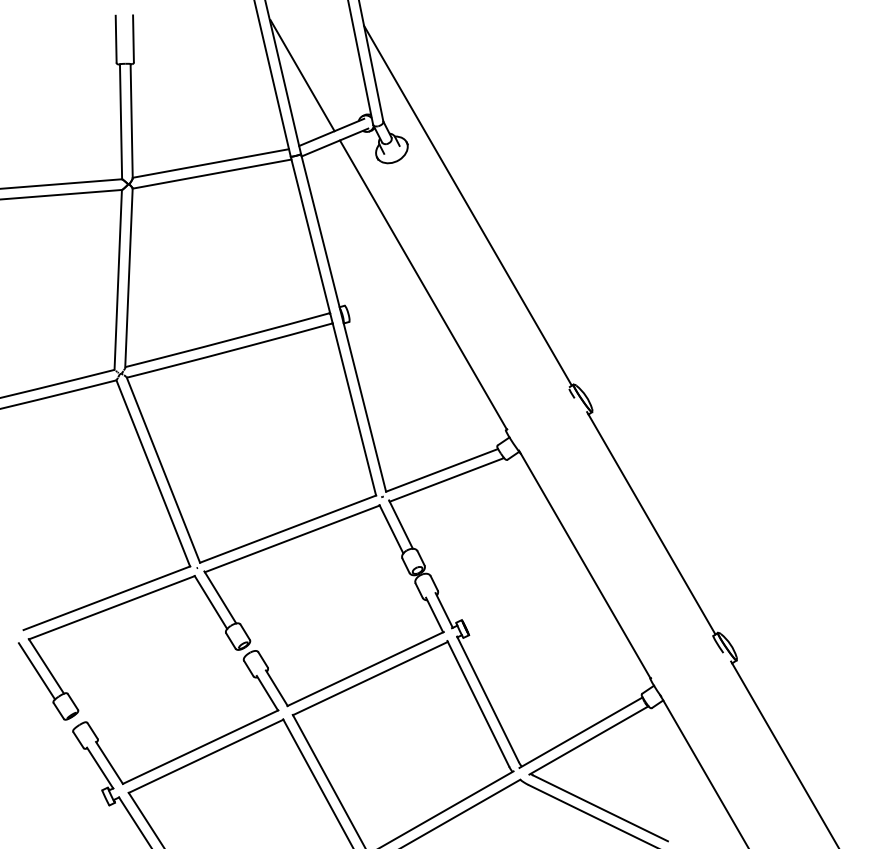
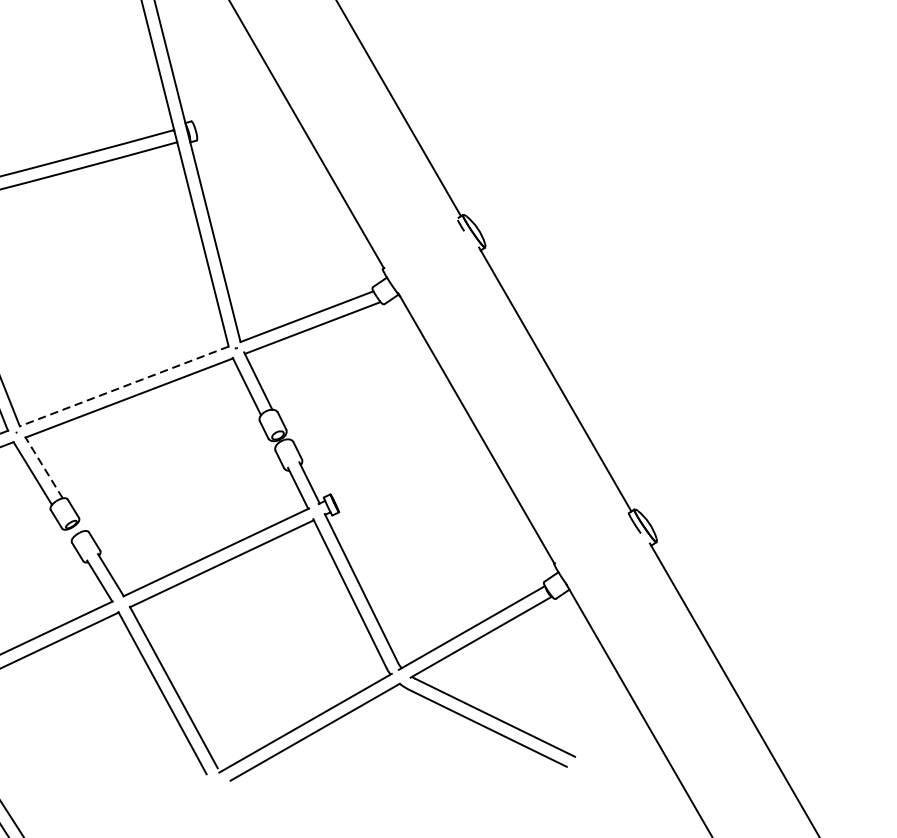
line: (287, 529) -> (123, 386), solid -> dashed
line: (220, 597) -> (44, 467), solid -> dashed

